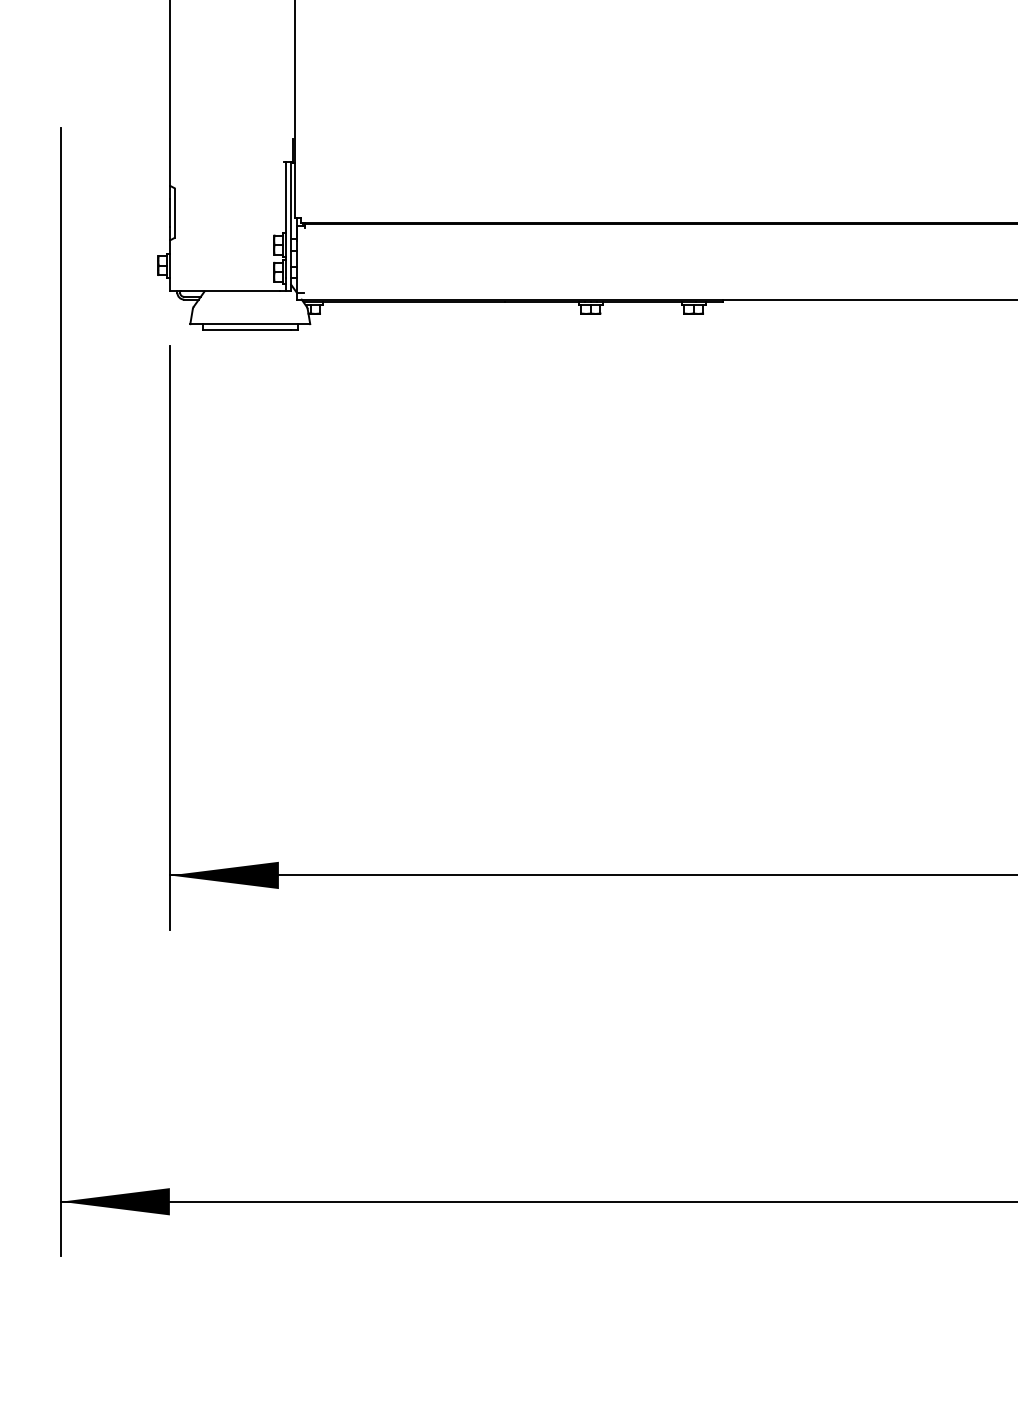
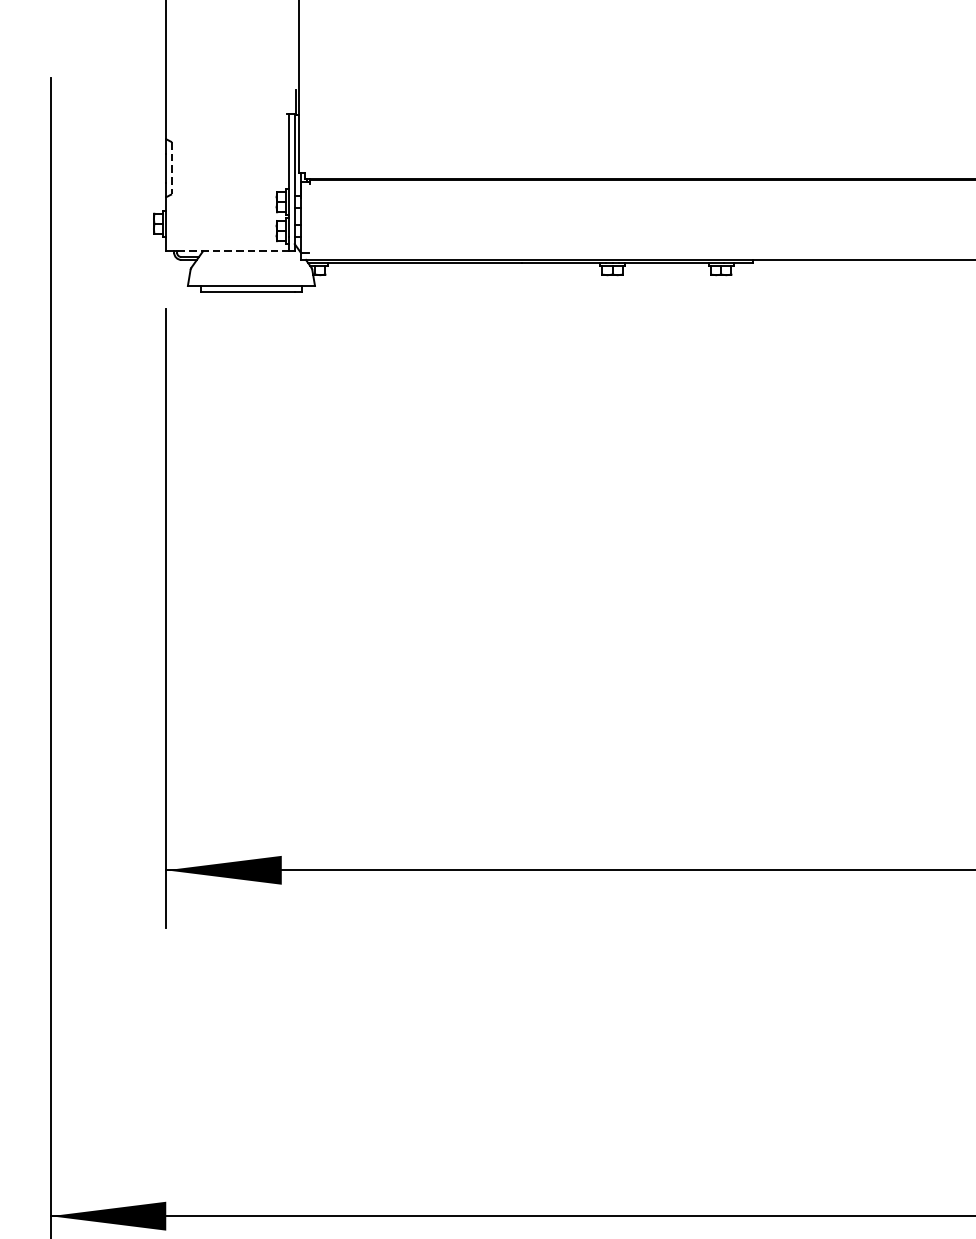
line: (175, 213) -> (172, 168), solid -> dashed
line: (230, 291) -> (230, 251), solid -> dashed

